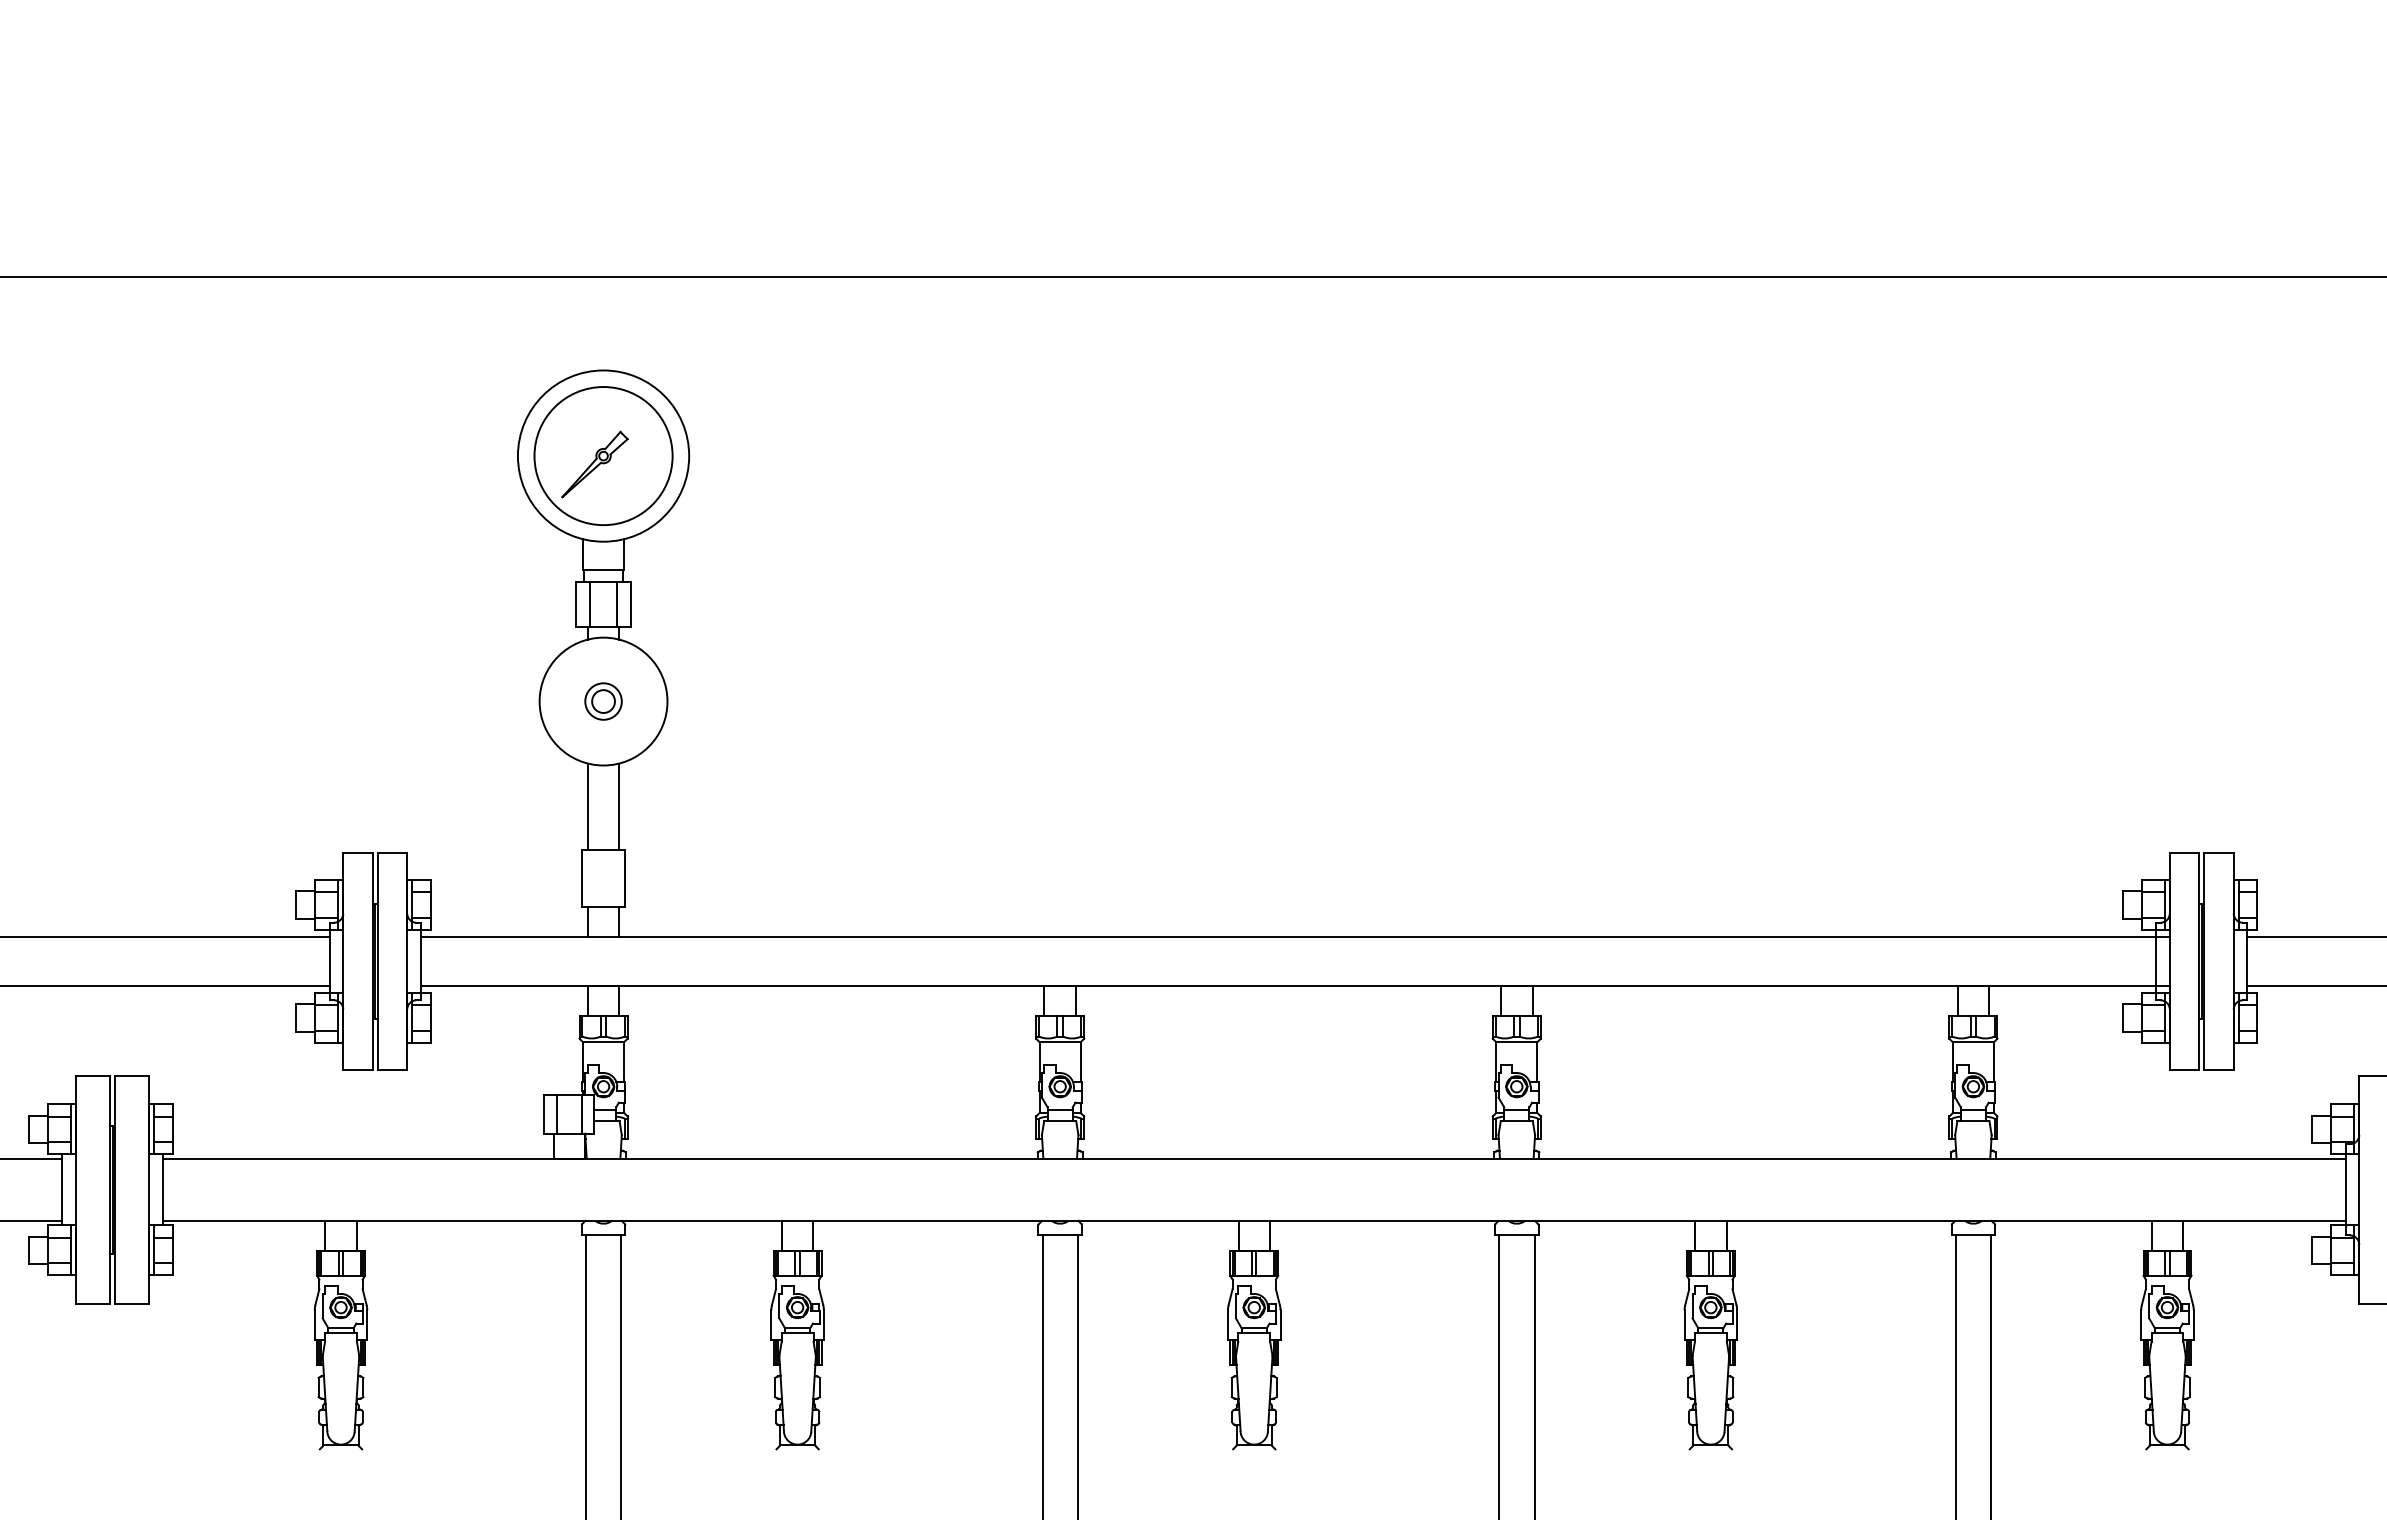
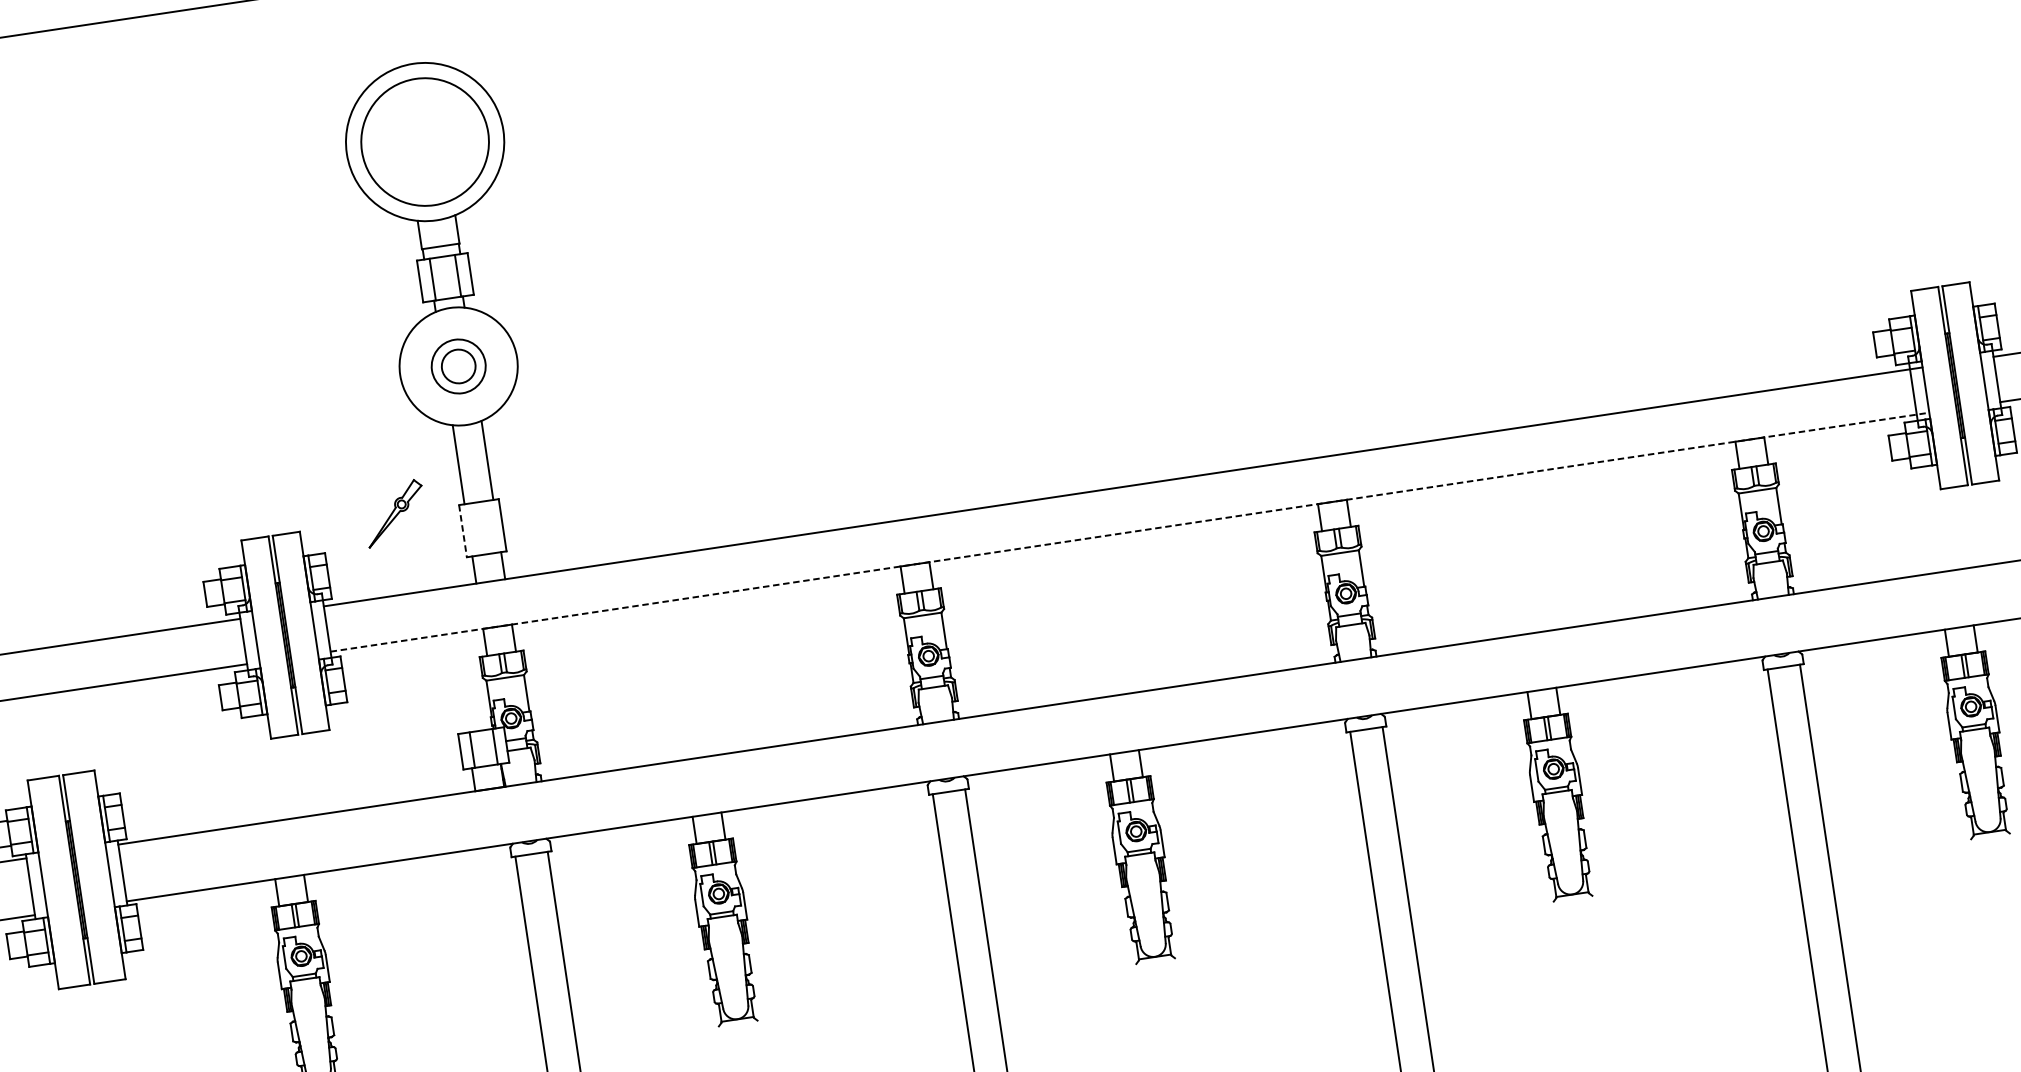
part: (594, 464) -> (394, 513), moved
part: (603, 701) -> (458, 366), size x1.6
line: (581, 878) -> (462, 531), solid -> dashed
line: (1295, 986) -> (1130, 532), solid -> dashed

